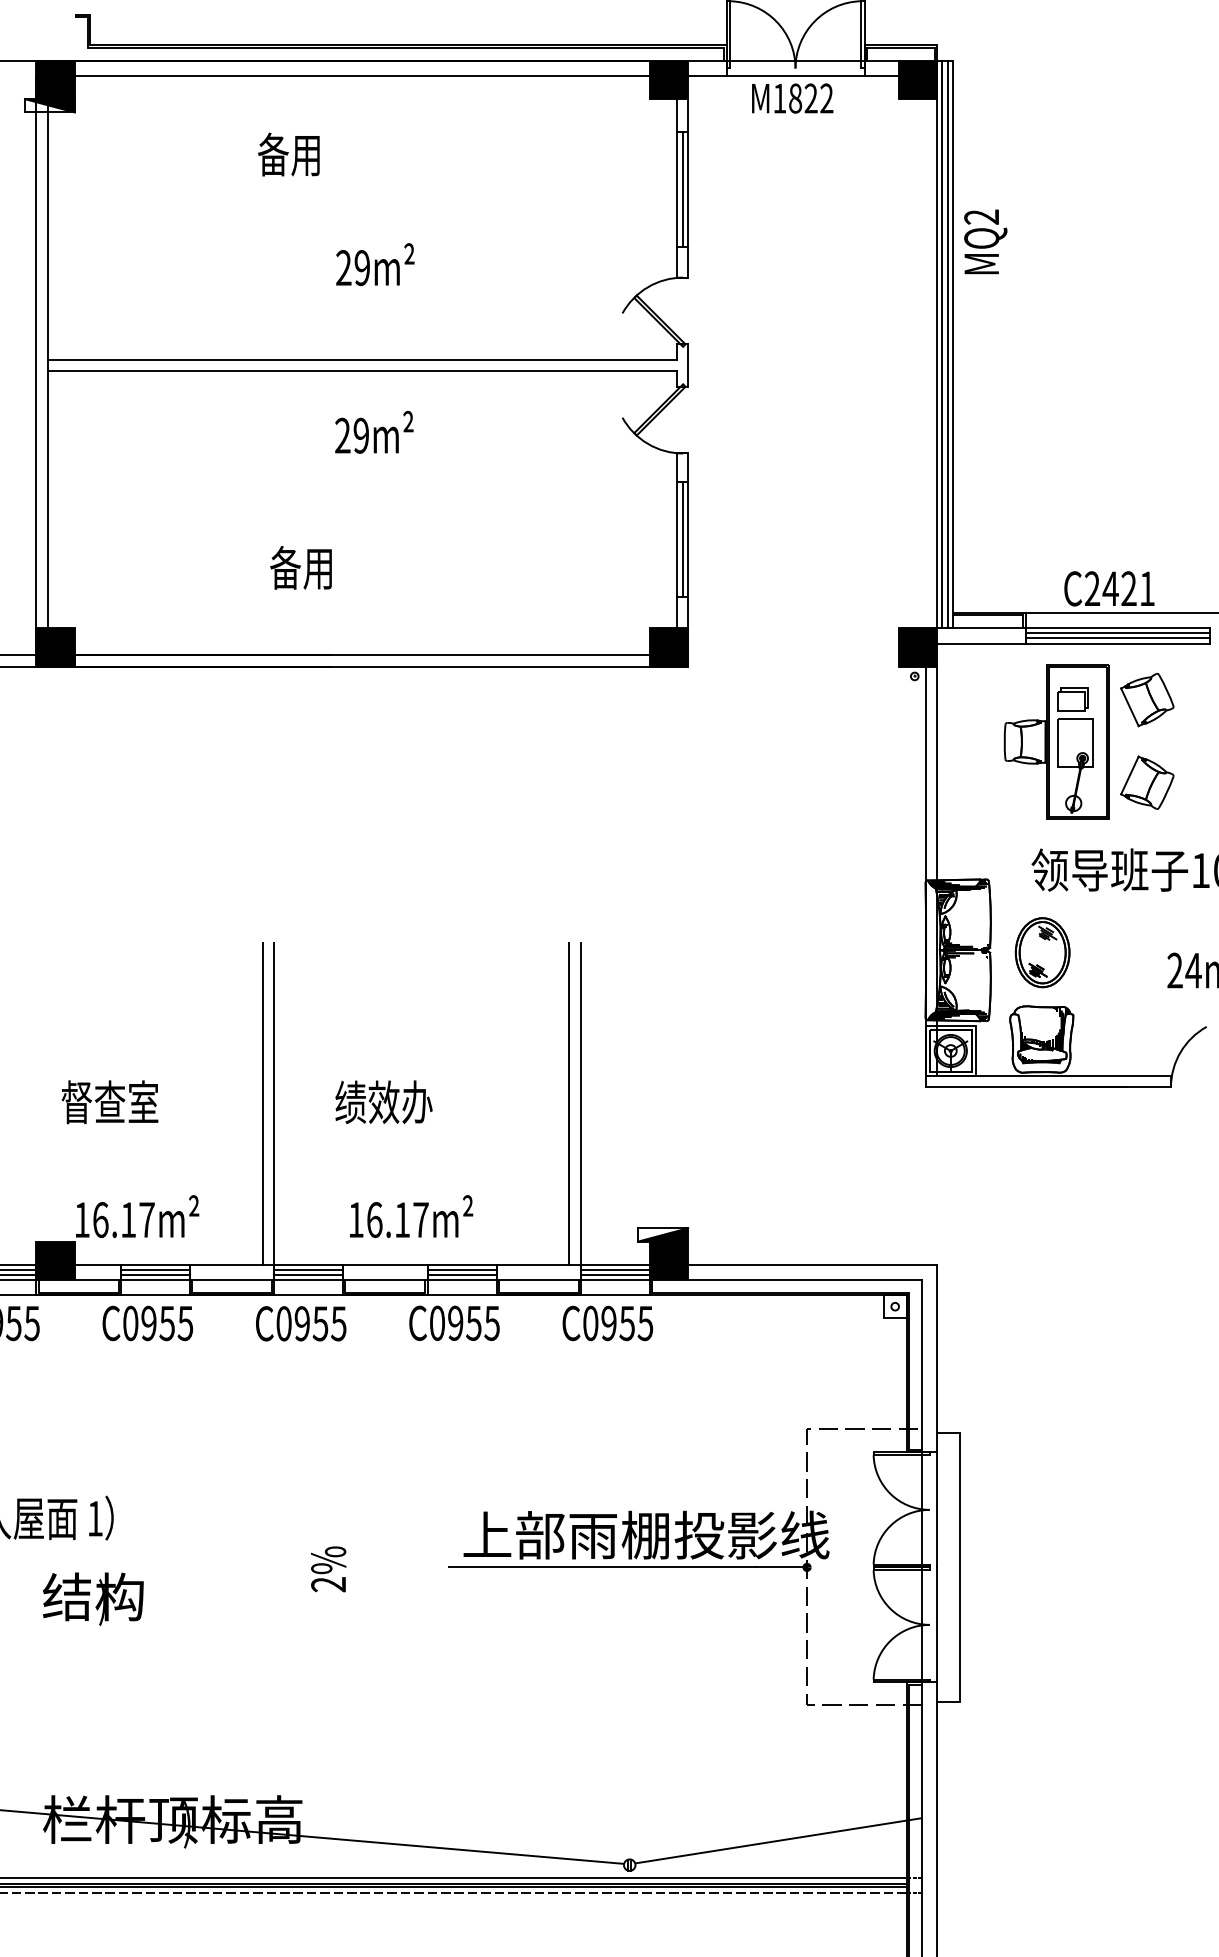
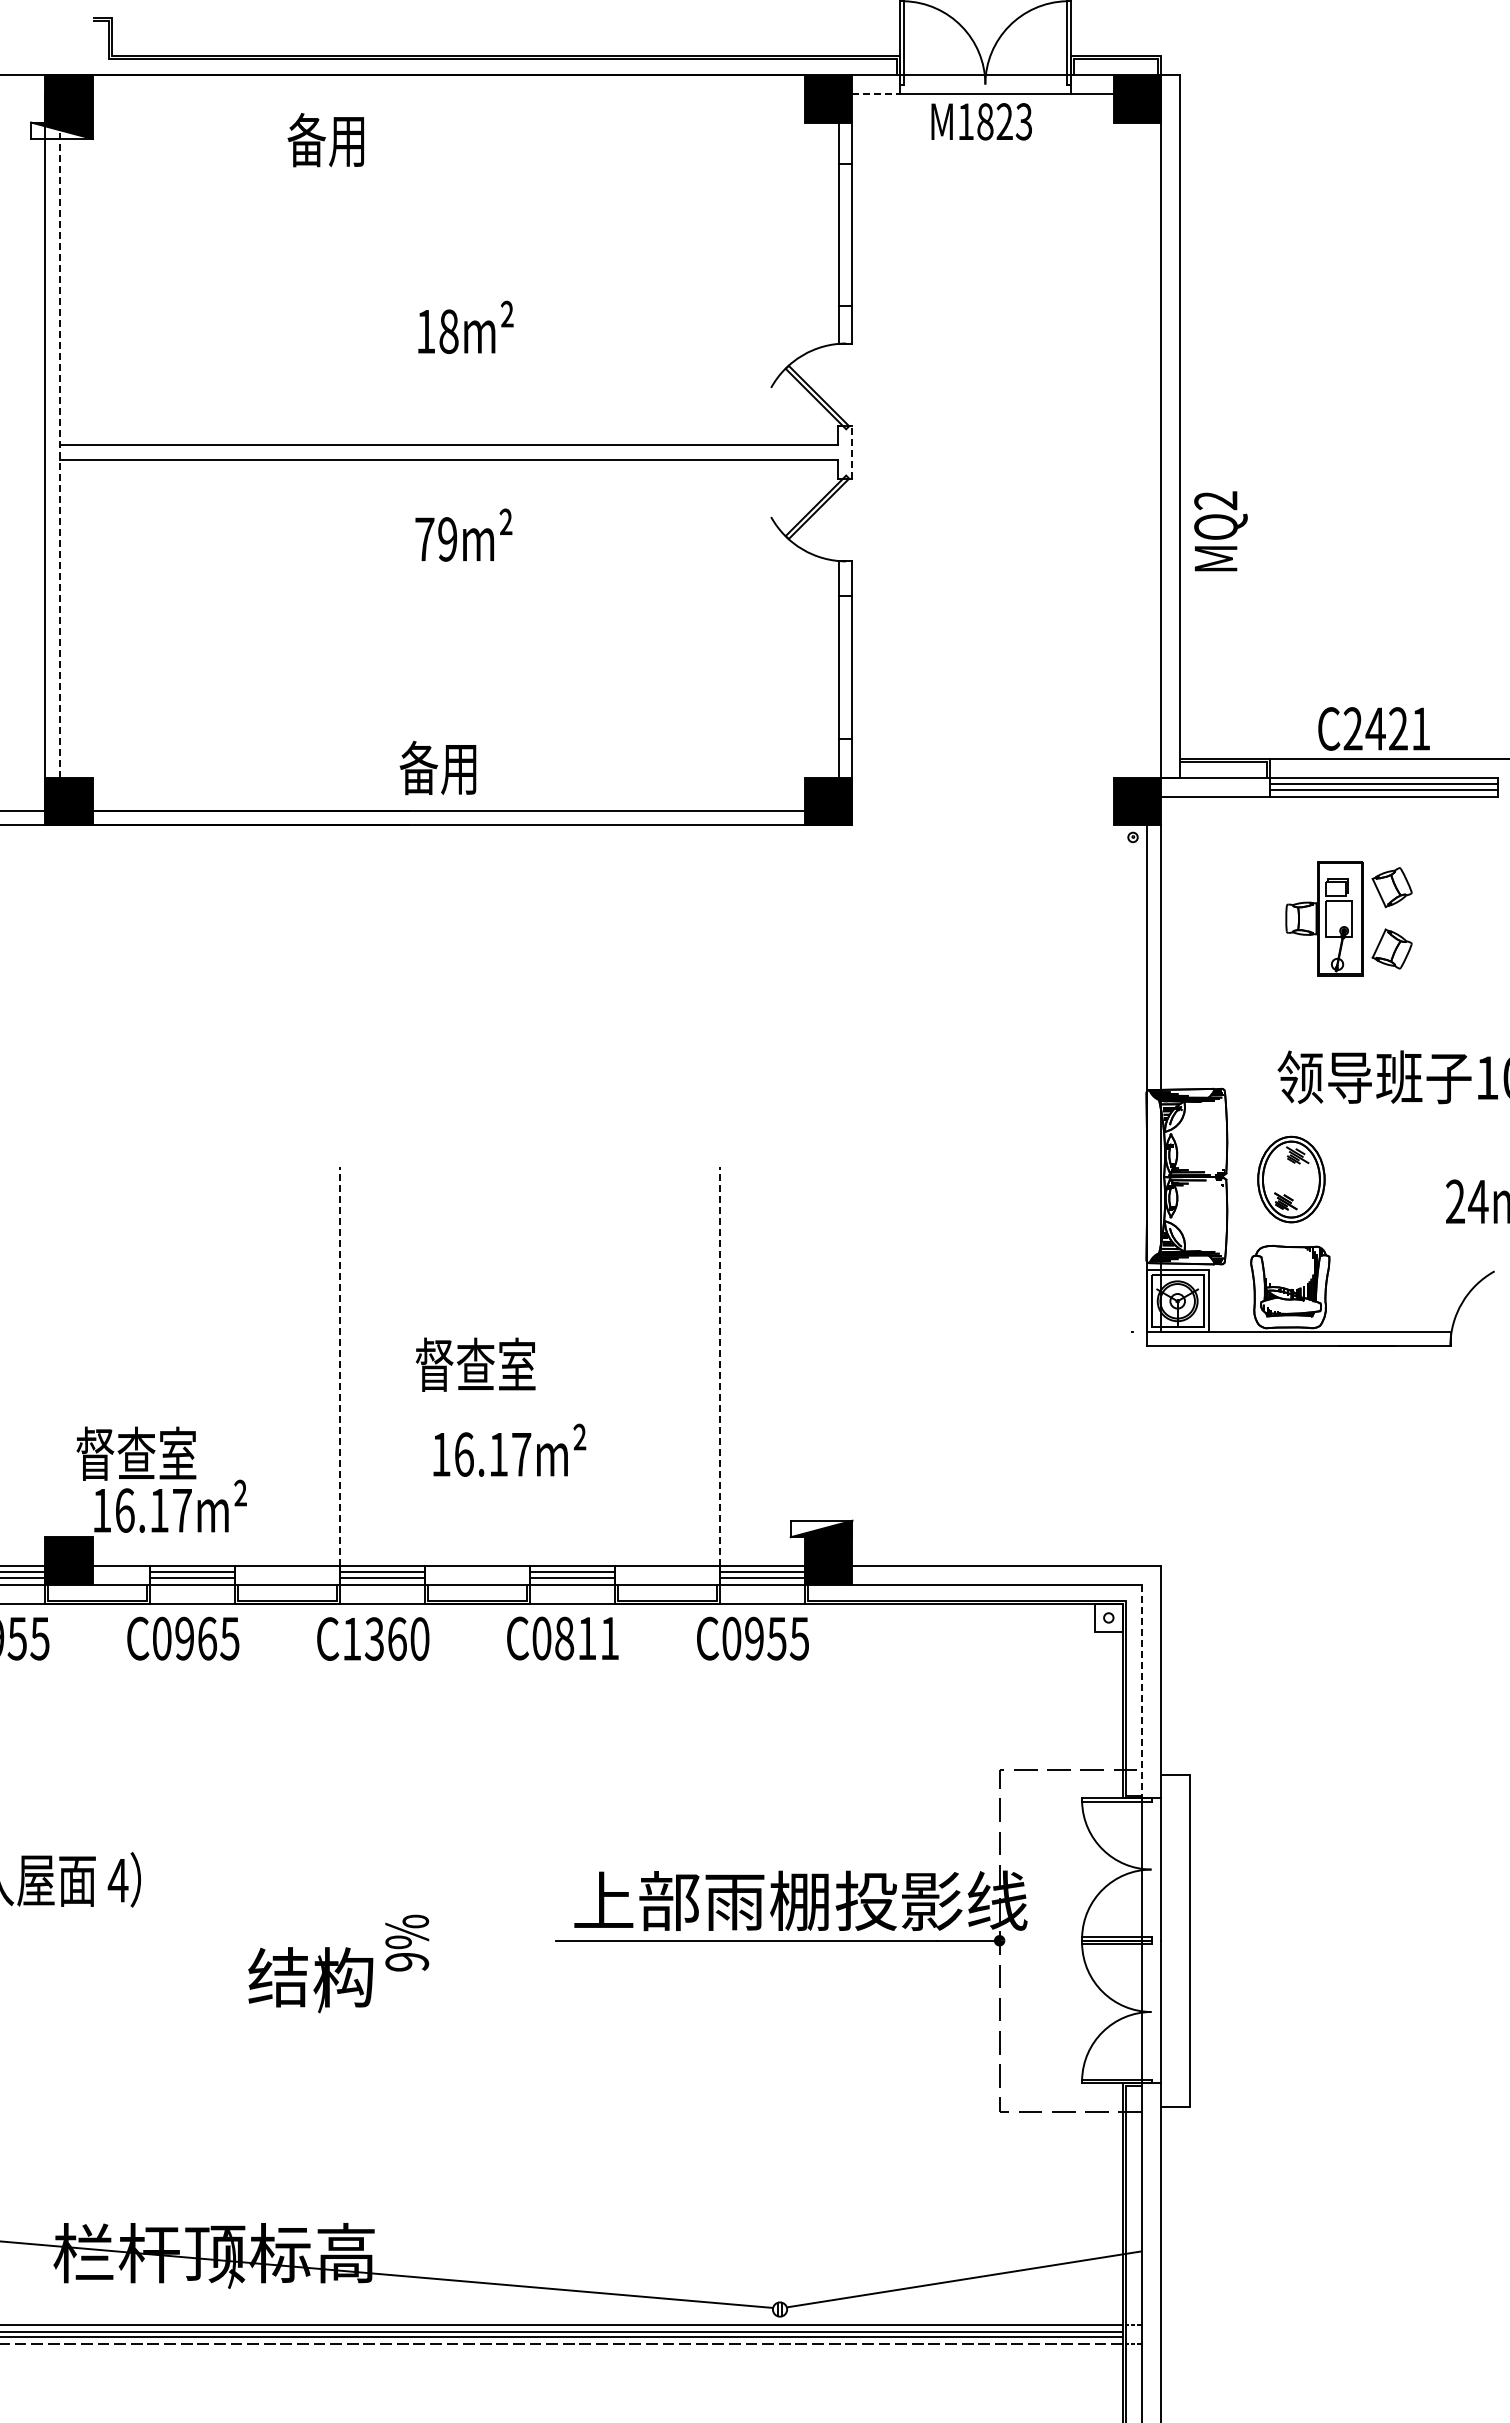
line: (362, 76) -> (448, 94), removed
line: (707, 76) -> (876, 94), solid -> dashed
text: (826, 99) -> (1023, 122), M1822 -> M1823
text: (288, 154) -> (325, 140), moved
line: (682, 189) -> (845, 234), removed
text: (985, 242) -> (1220, 531), moved
text: (353, 267) -> (437, 331), 29m² -> 18m²
line: (942, 344) -> (1167, 426), removed
line: (947, 344) -> (1173, 426), removed
line: (47, 364) -> (59, 451), solid -> dashed
line: (688, 364) -> (852, 451), solid -> dashed
text: (342, 435) -> (424, 539), 29m² -> 79m²
line: (682, 539) -> (845, 667), removed
text: (300, 567) -> (437, 767), moved
part: (1088, 741) -> (1348, 918), size x0.6
text: (110, 1102) -> (136, 1453), moved
line: (262, 1102) -> (325, 1365), removed
line: (273, 1102) -> (339, 1365), solid -> dashed
text: (383, 1102) -> (475, 1364), 绩效办 -> 督查室
line: (569, 1102) -> (705, 1365), removed
line: (580, 1102) -> (719, 1365), solid -> dashed
text: (411, 1215) -> (509, 1449), moved
text: (167, 1323) -> (207, 1638), C0955 -> C0965
text: (311, 1323) -> (385, 1638), C0955 -> C1360
text: (474, 1323) -> (587, 1638), C0955 -> C0811
line: (922, 1366) -> (1142, 1691), solid -> dashed
text: (94, 1518) -> (117, 1880), 1 -> 4
text: (328, 1584) -> (407, 1961), 2% -> 9%
text: (93, 1599) -> (310, 1980), moved

